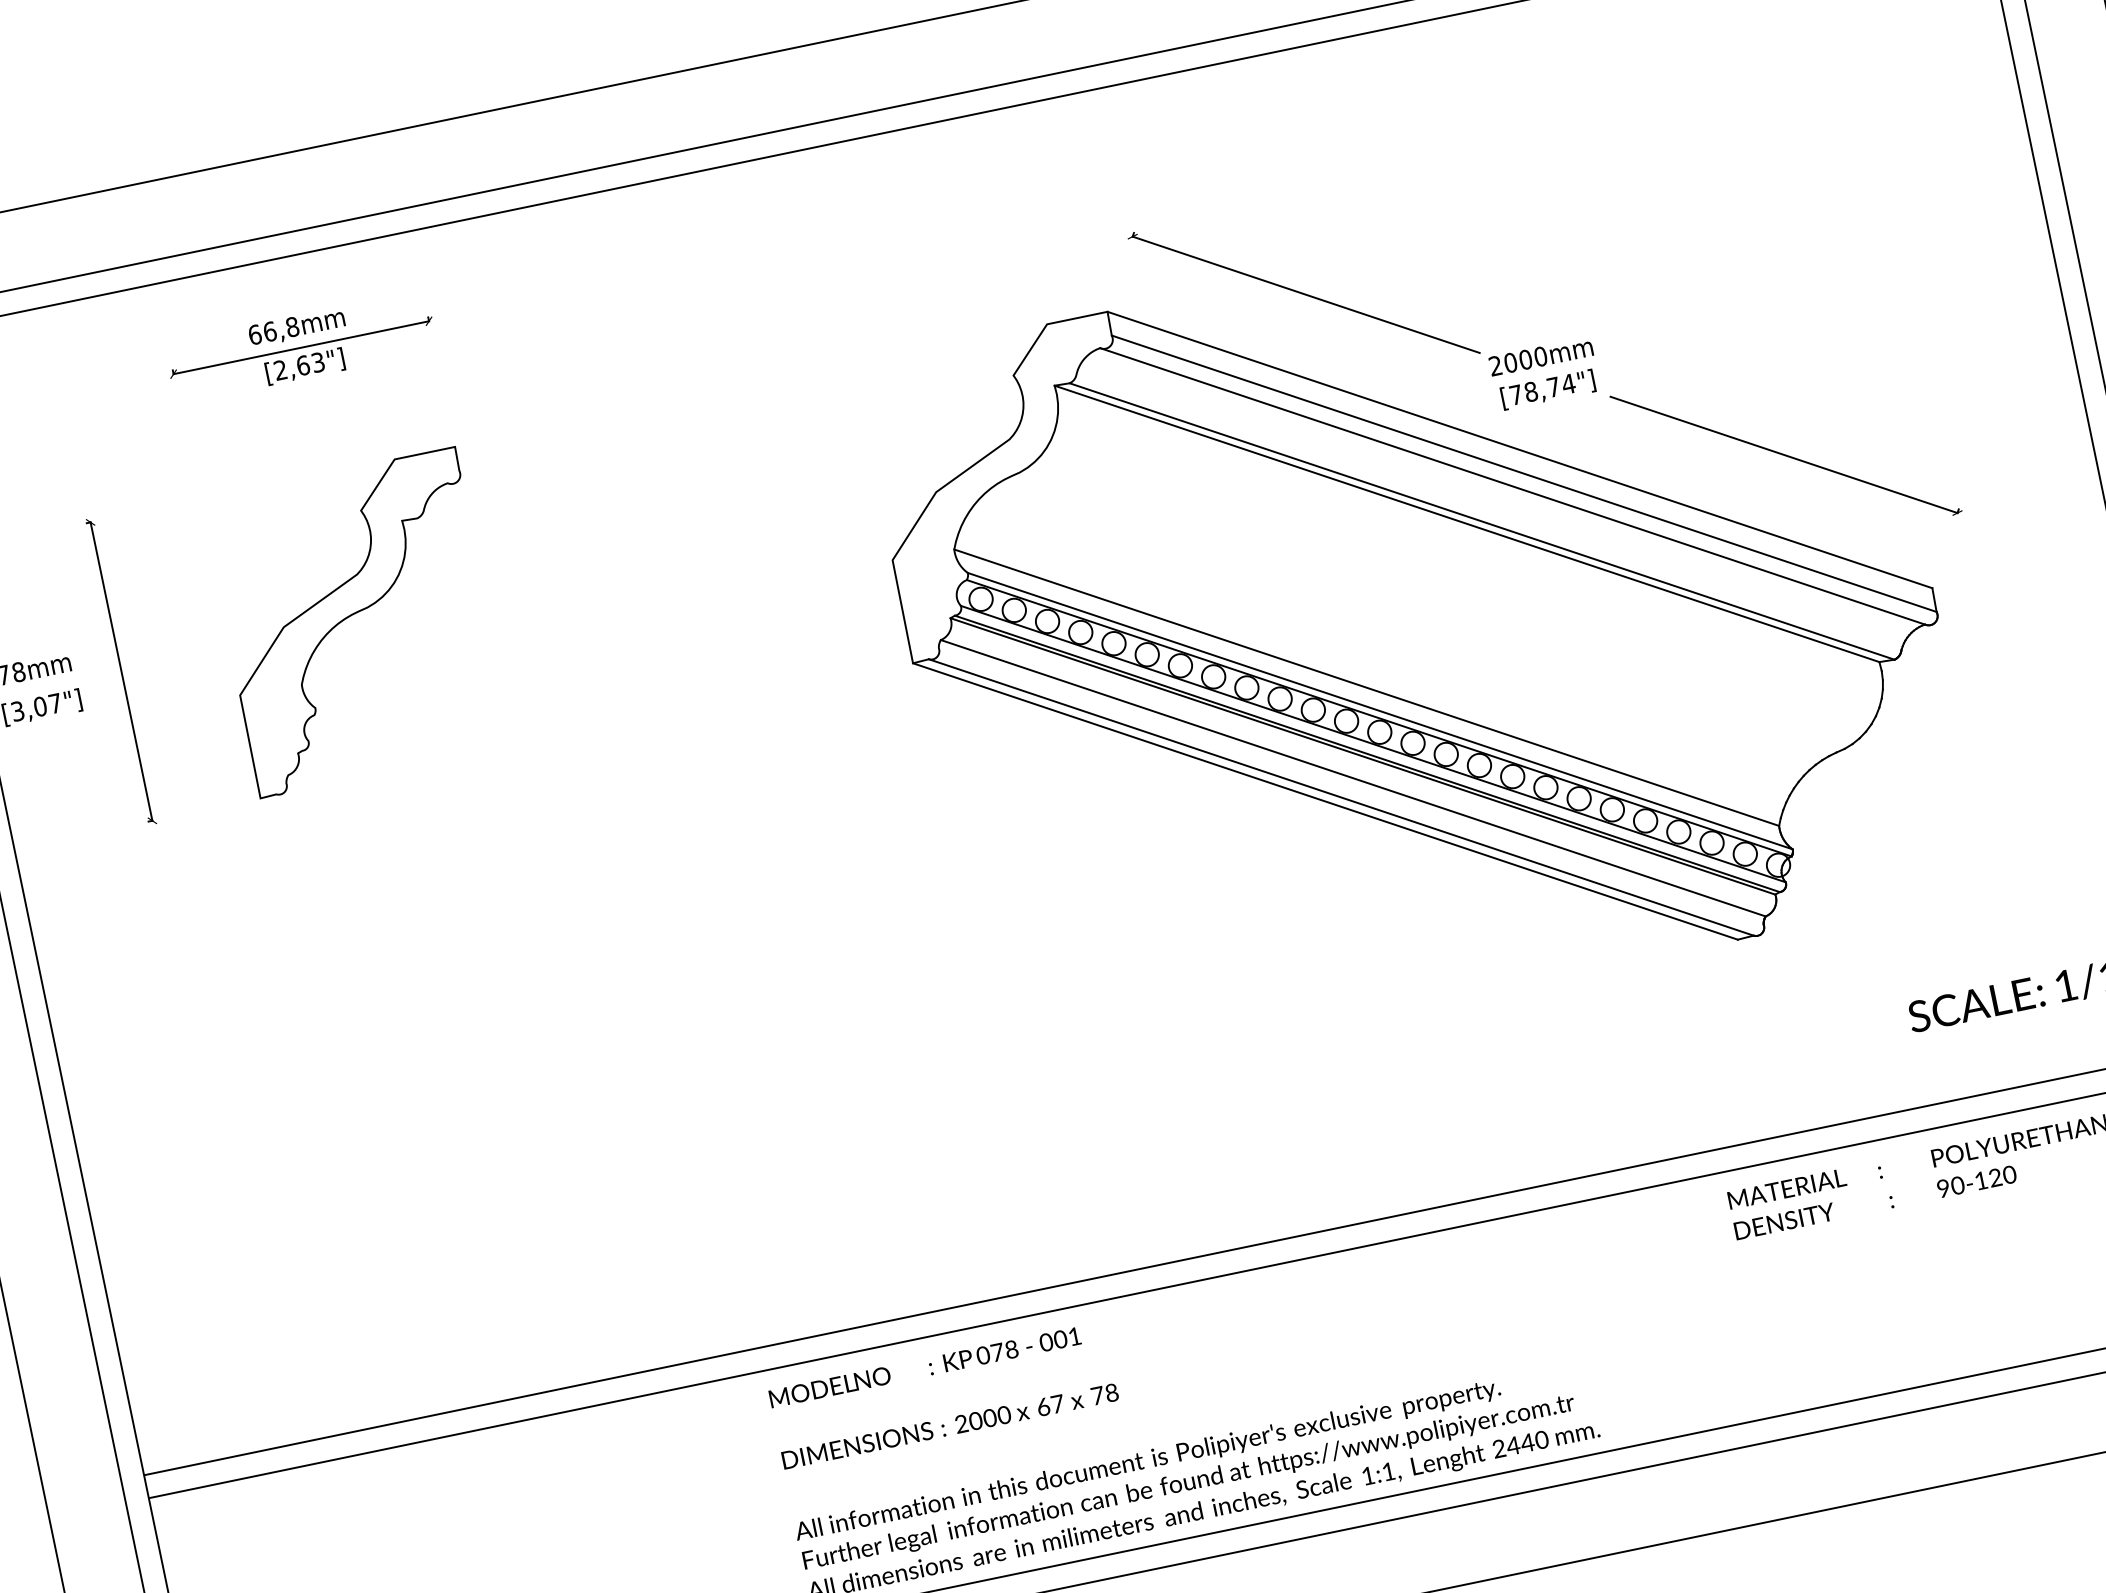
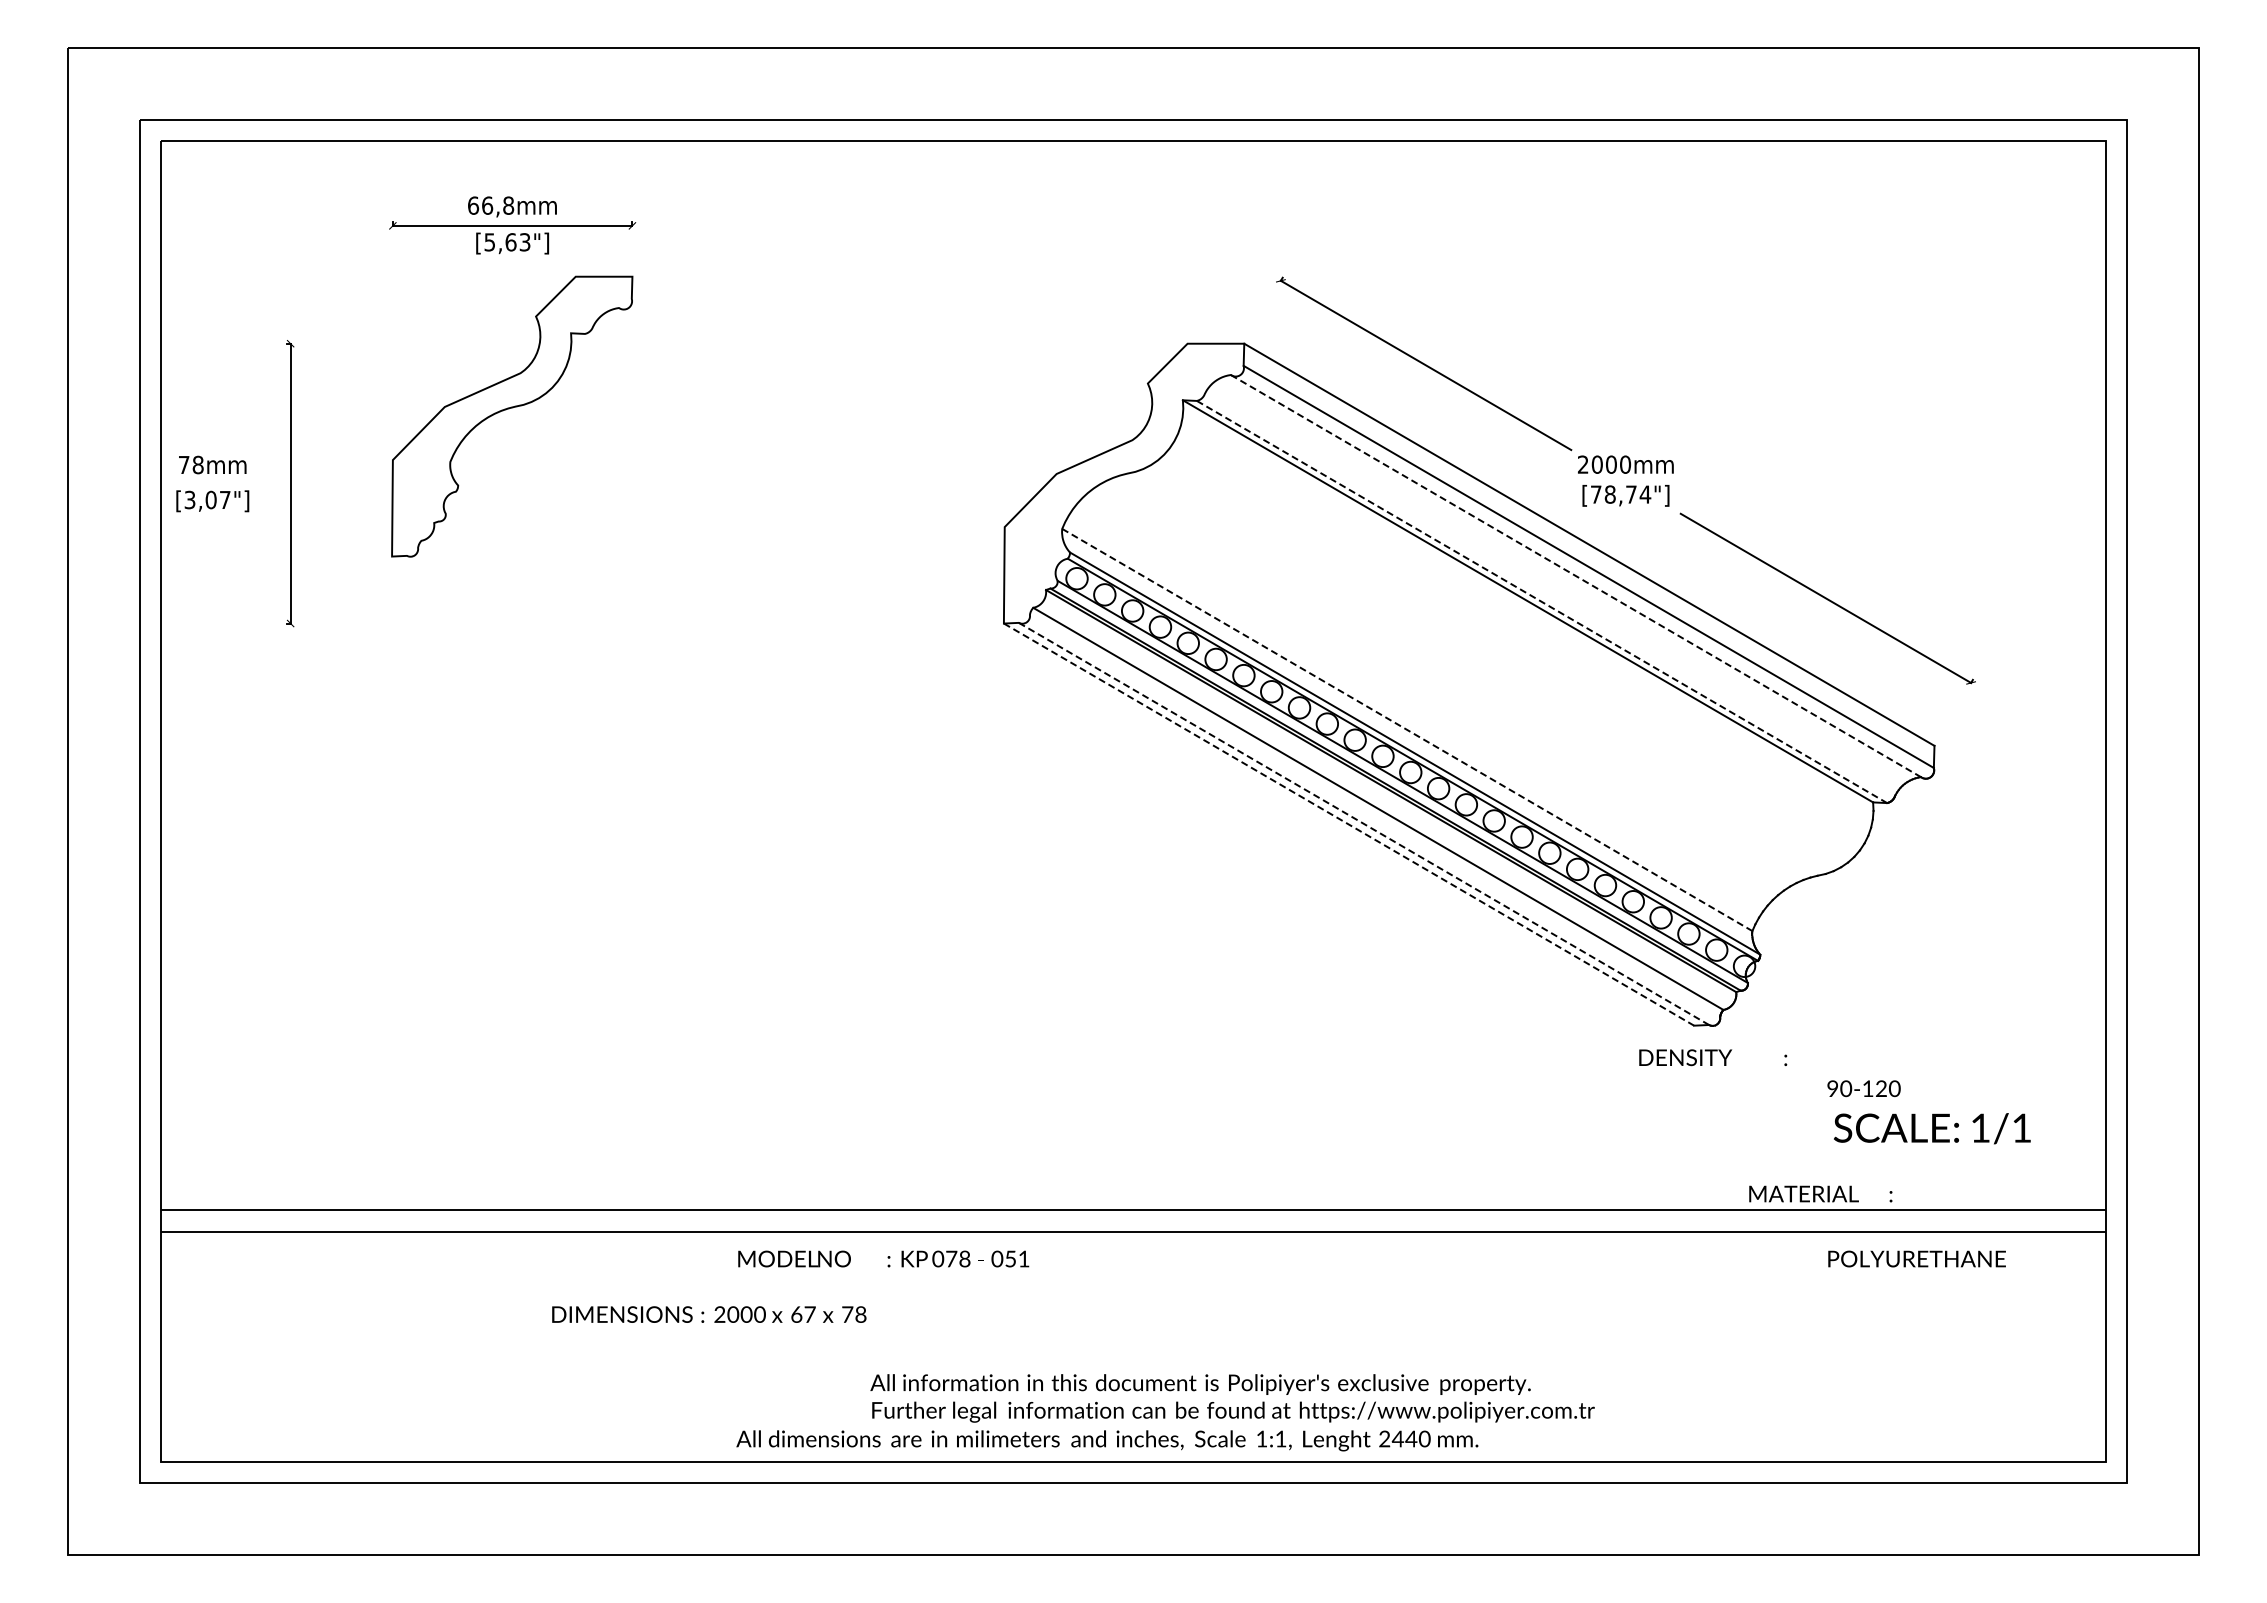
text: (280, 370) -> (489, 242), [2,63"] -> [5,63"]
line: (1513, 486) -> (1576, 576), solid -> dashed
line: (1482, 521) -> (1542, 602), solid -> dashed
part: (353, 615) -> (509, 409), moved
line: (1367, 688) -> (1407, 730), solid -> dashed
line: (1341, 797) -> (1364, 824), solid -> dashed
line: (1325, 801) -> (1349, 824), solid -> dashed
text: (1976, 1181) -> (1863, 1088), moved
text: (1804, 1184) -> (1820, 1193), moved
text: (1814, 1215) -> (1713, 1057), moved
text: (1060, 1338) -> (1010, 1258), 001 -> 051
text: (950, 1426) -> (709, 1314), moved
text: (1185, 1468) -> (1232, 1398), moved

